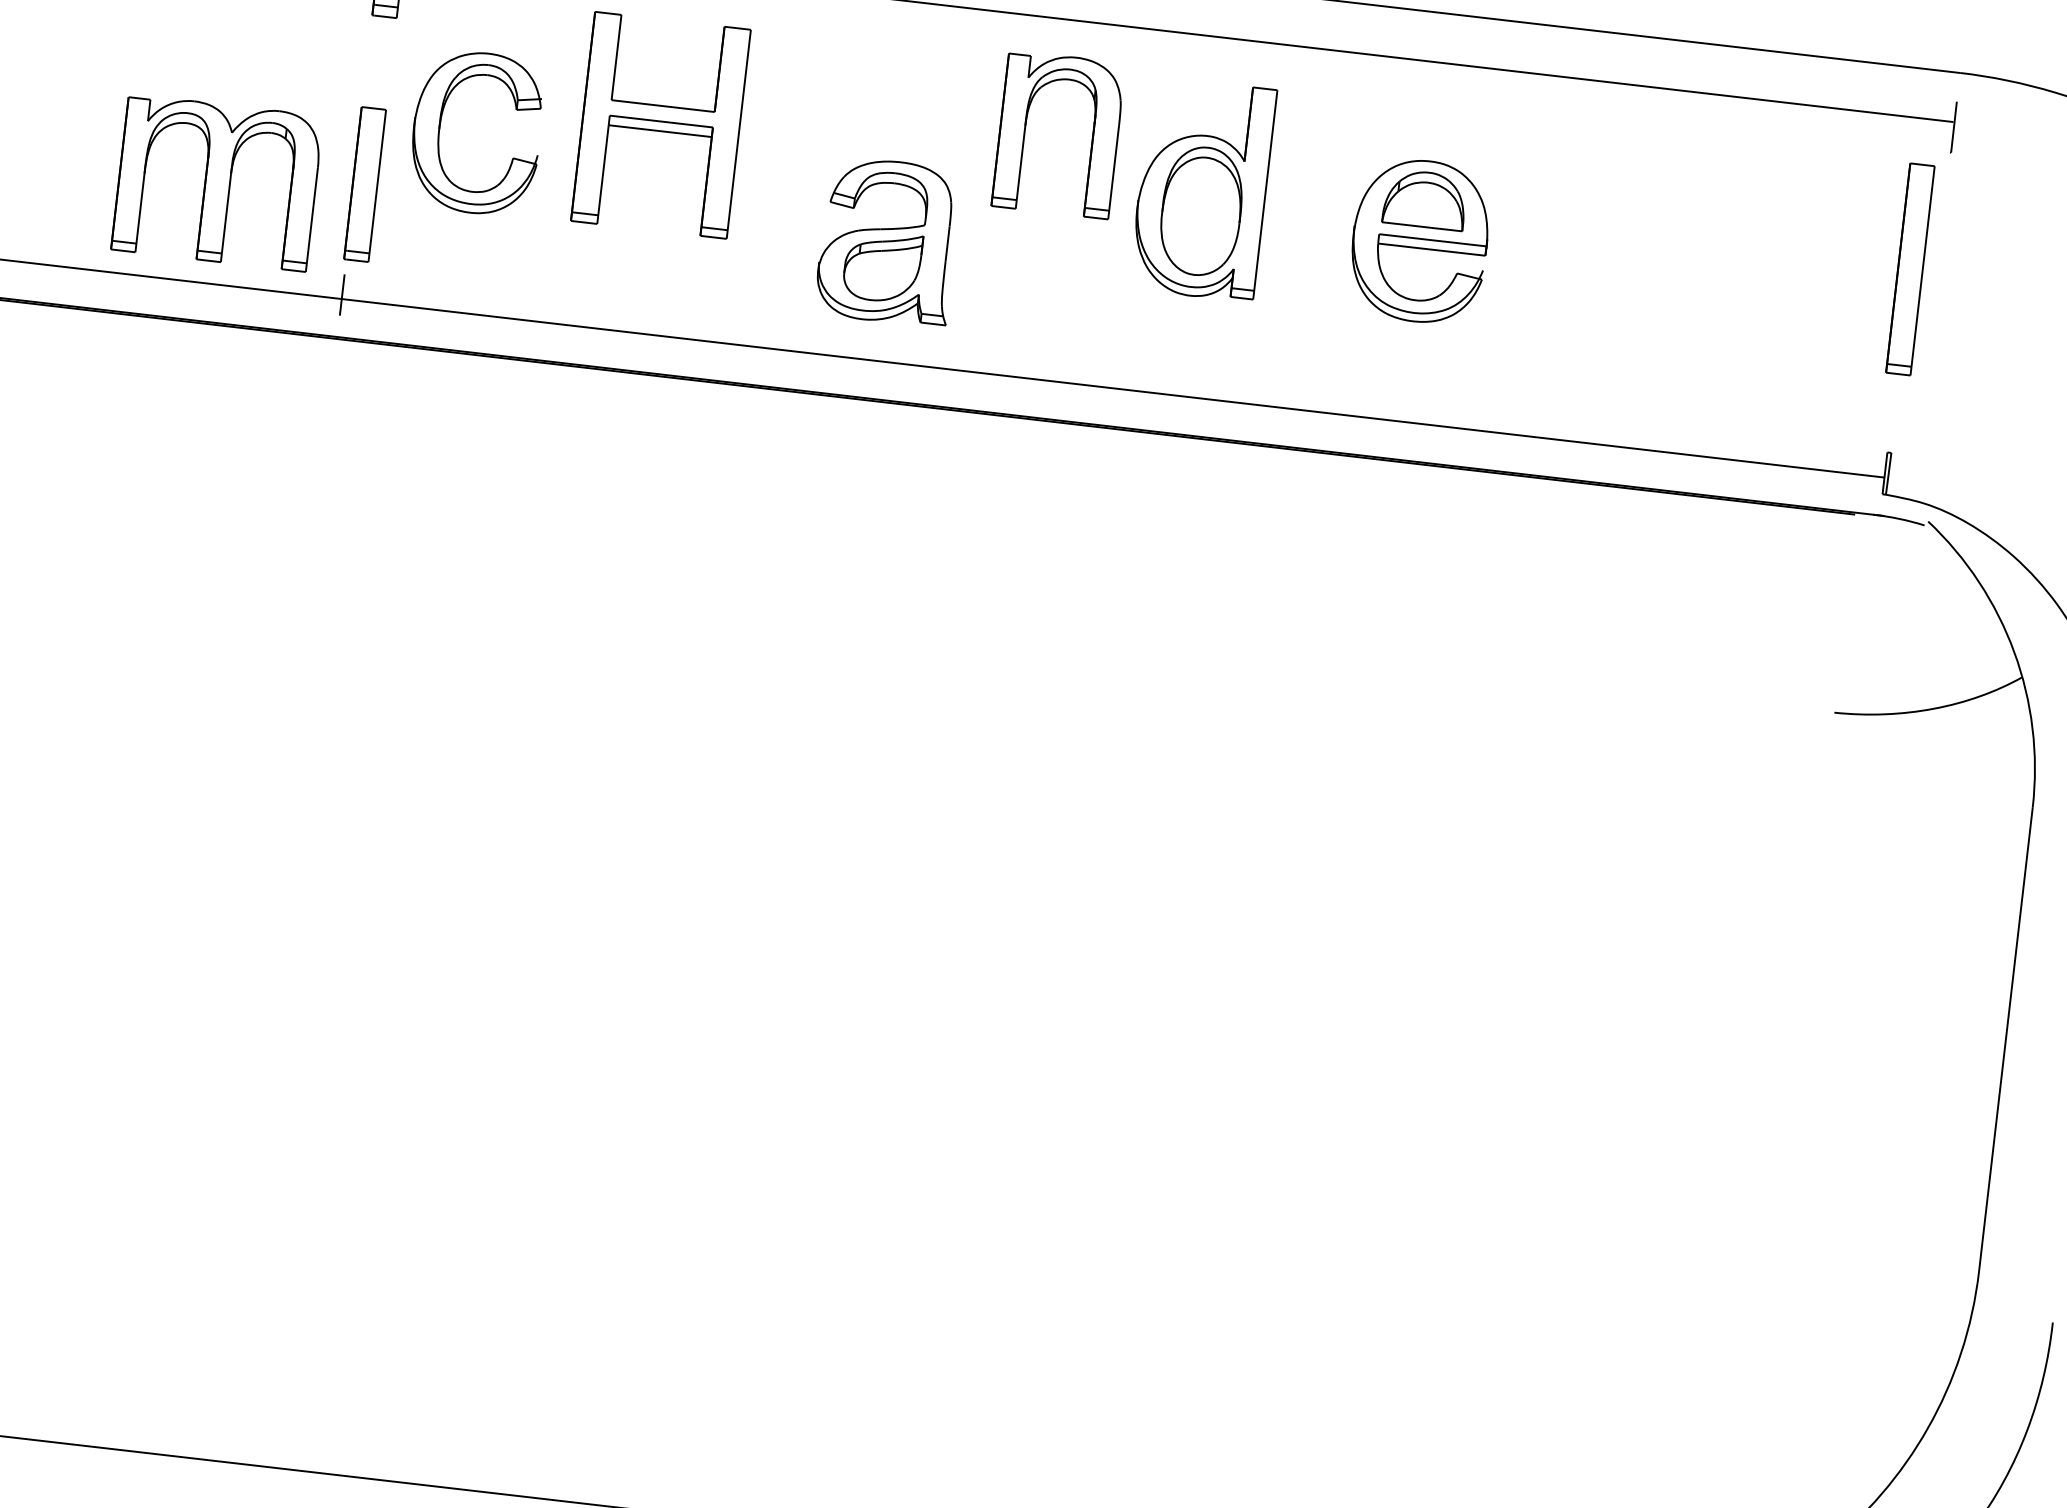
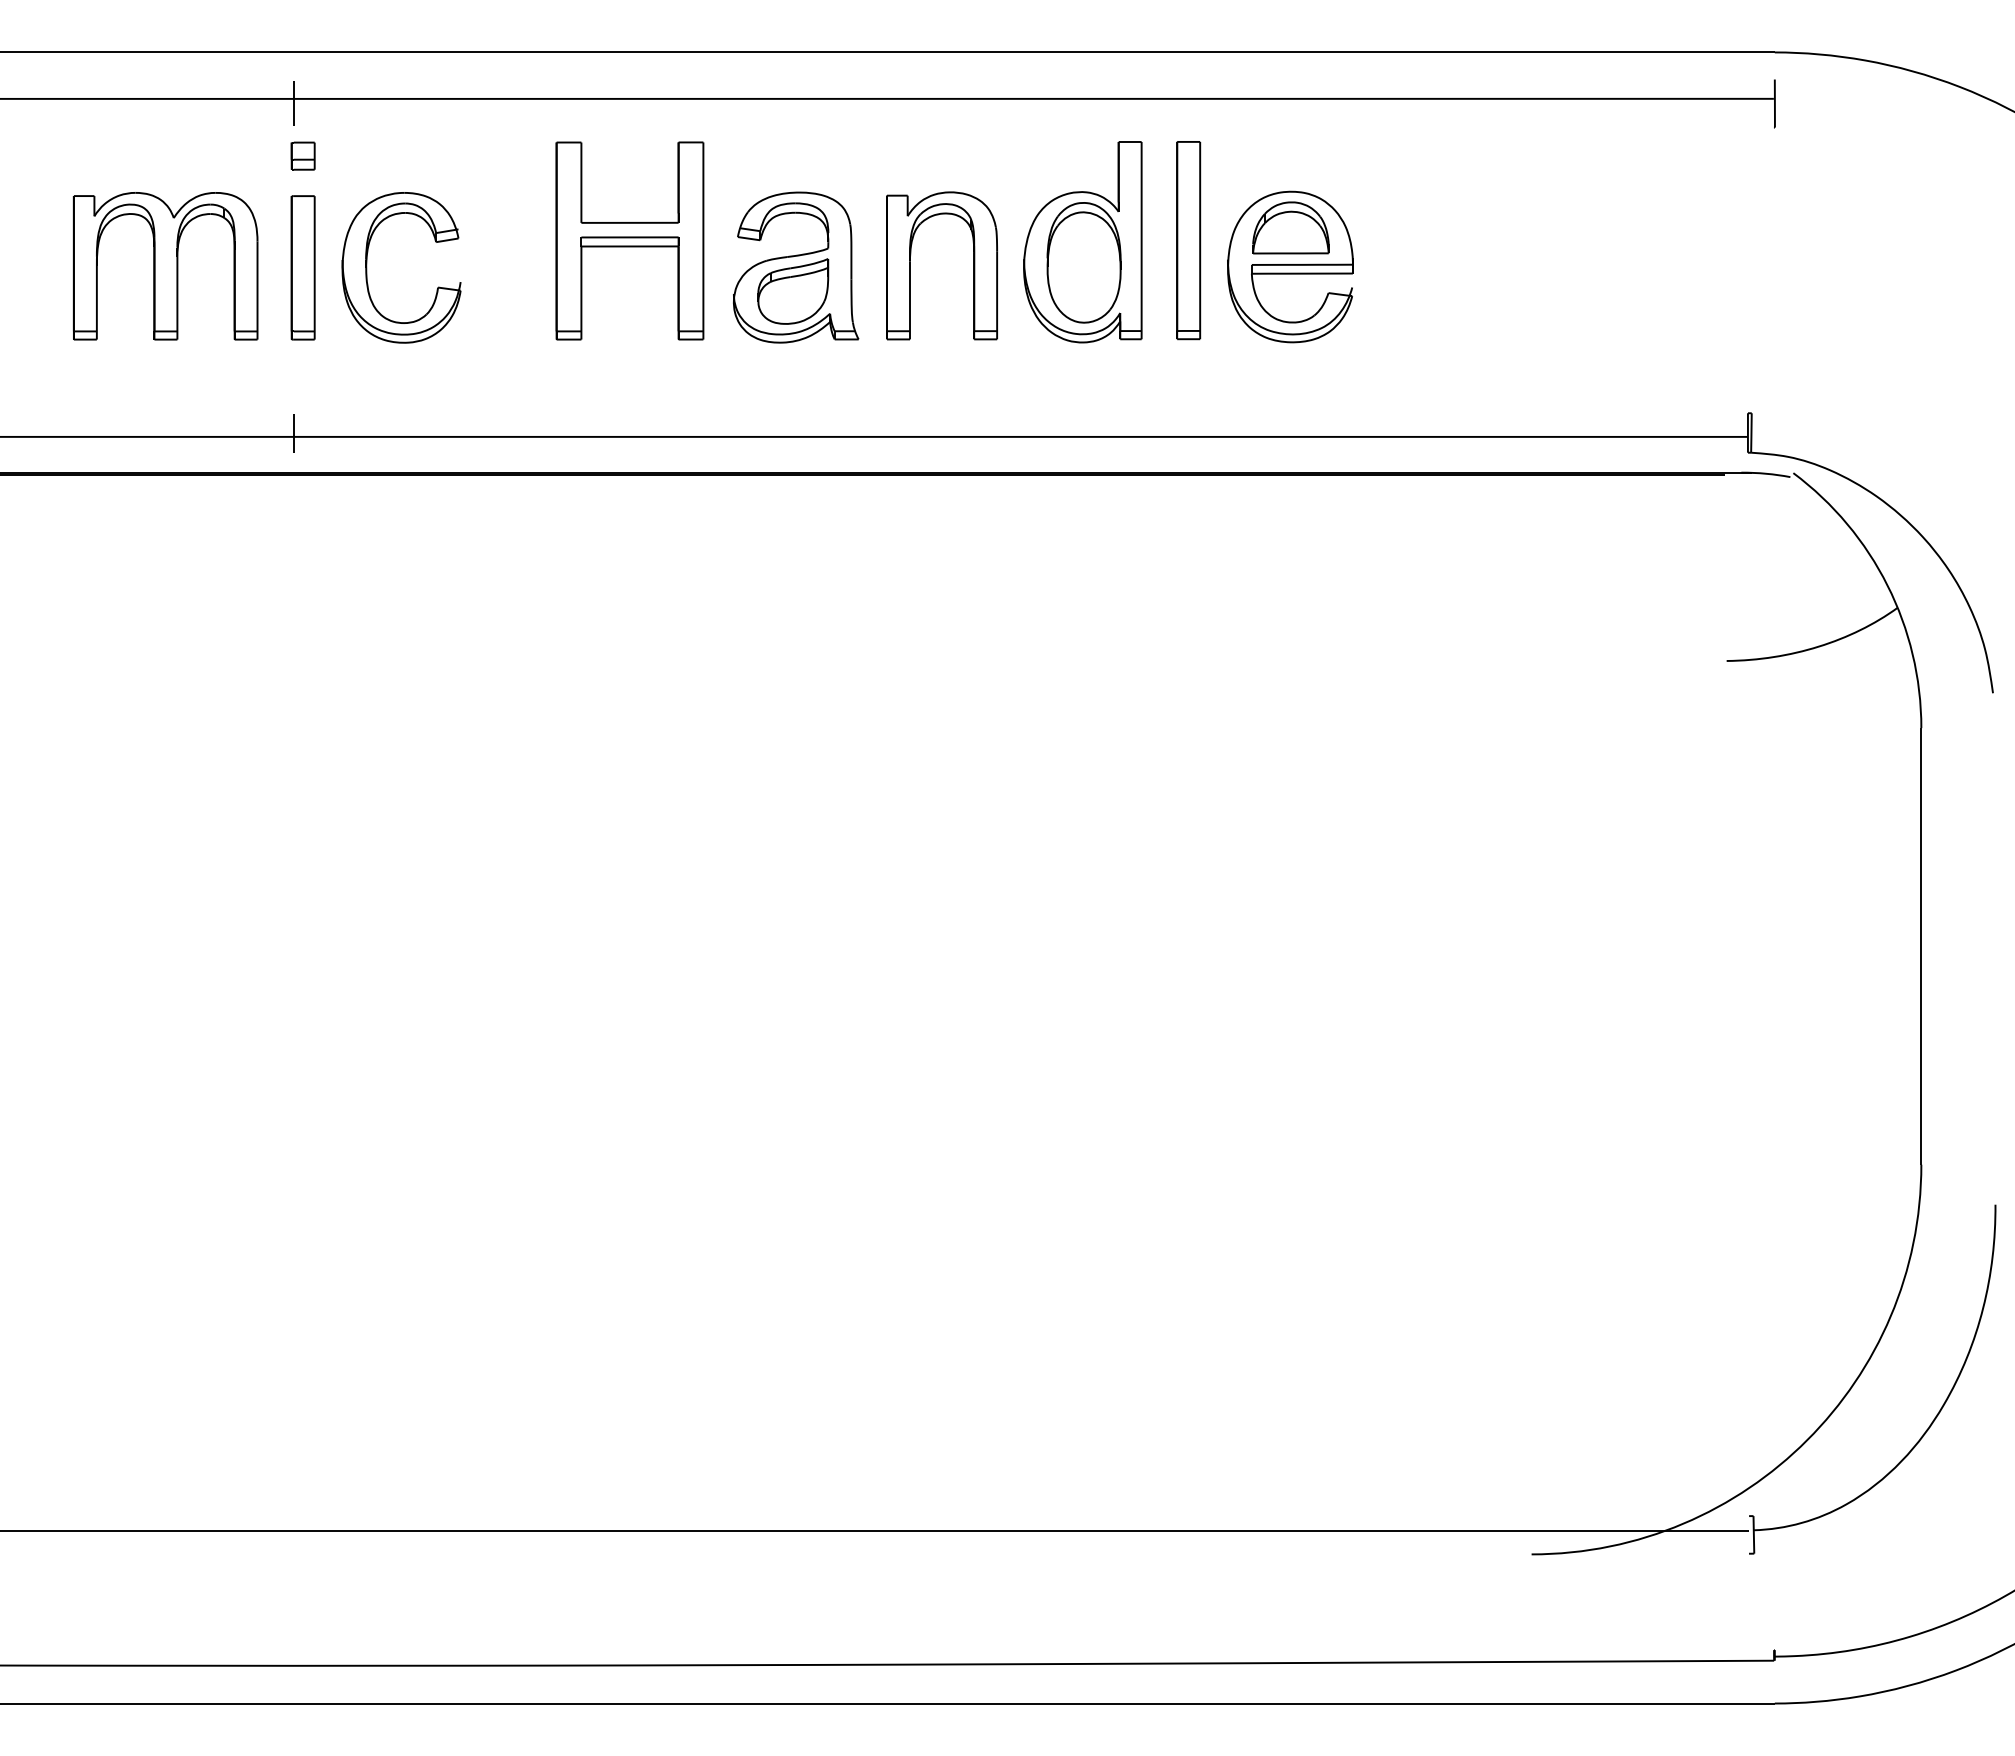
part: (660, 124) -> (629, 240), moved
part: (1025, 130) -> (910, 265), moved
part: (217, 183) -> (165, 266), moved
part: (364, 184) -> (302, 267), moved
part: (888, 241) -> (796, 267), moved
part: (1910, 269) -> (1188, 240), moved

